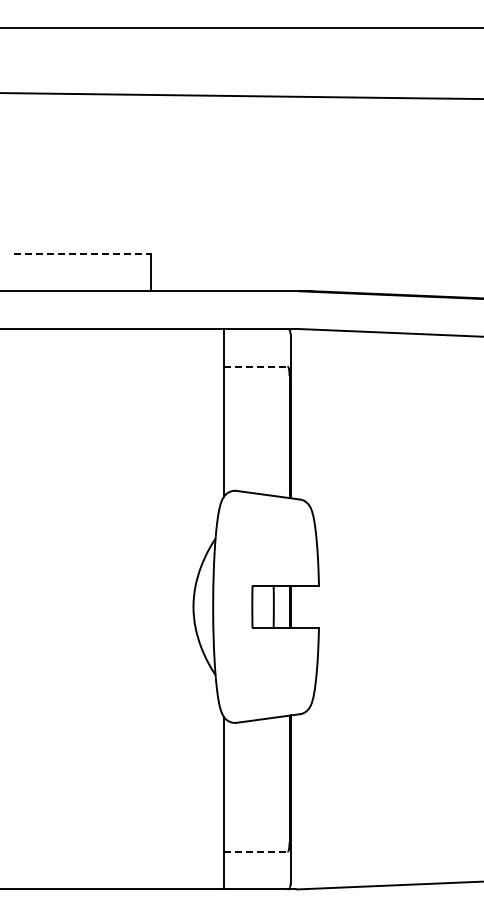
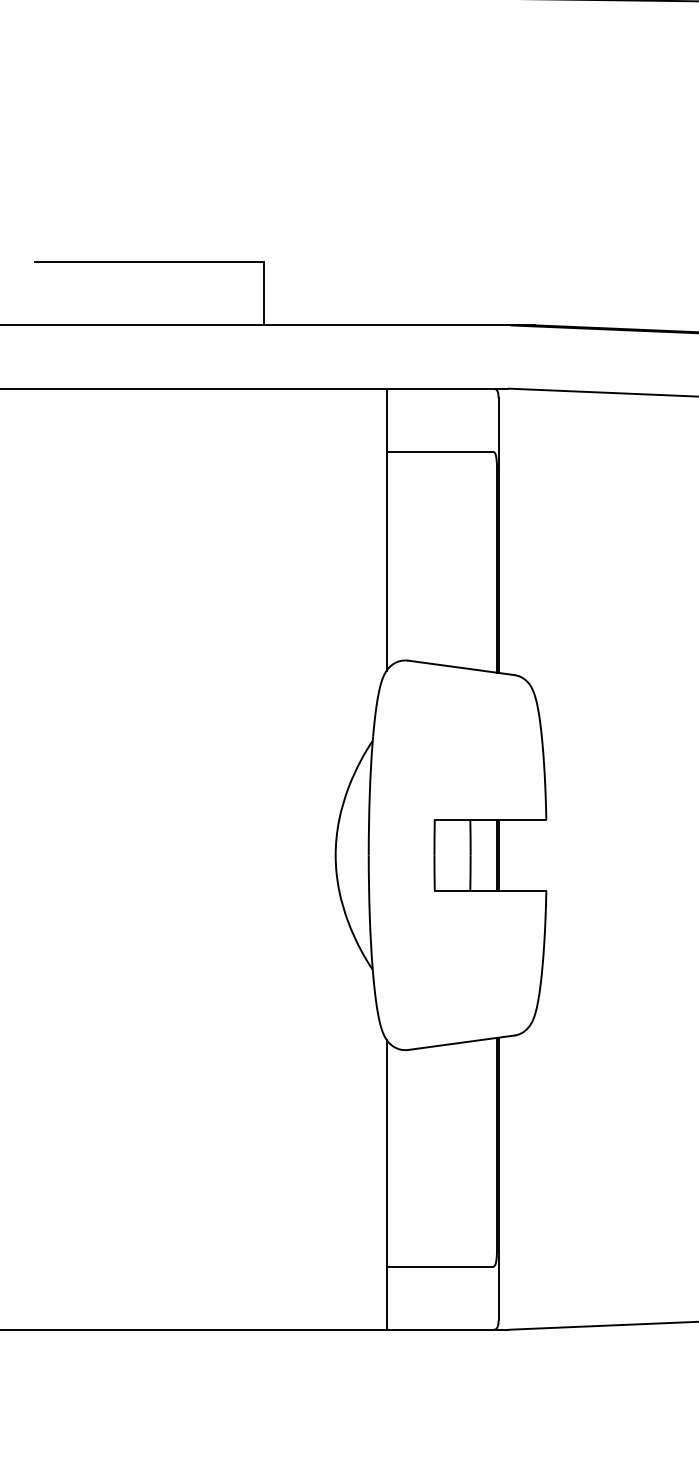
line: (83, 253) -> (151, 262), dashed -> solid
line: (255, 366) -> (439, 451), dashed -> solid
line: (255, 851) -> (439, 1266), dashed -> solid

